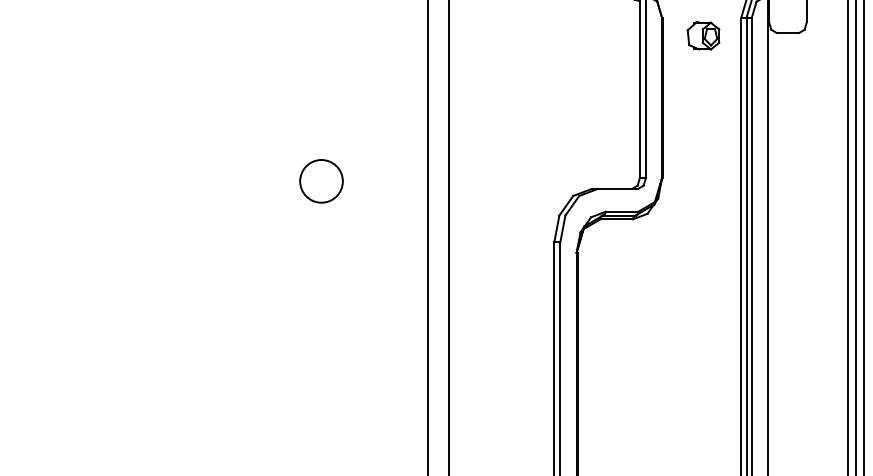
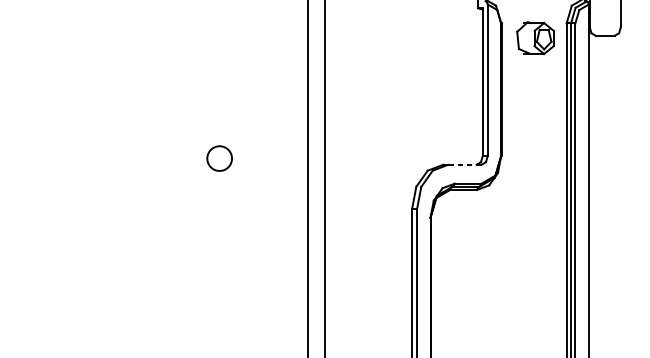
part: (703, 35) -> (535, 37), size x1.4
circle: (321, 181) -> (219, 158), size x0.7
line: (617, 188) -> (464, 164), solid -> dashed

